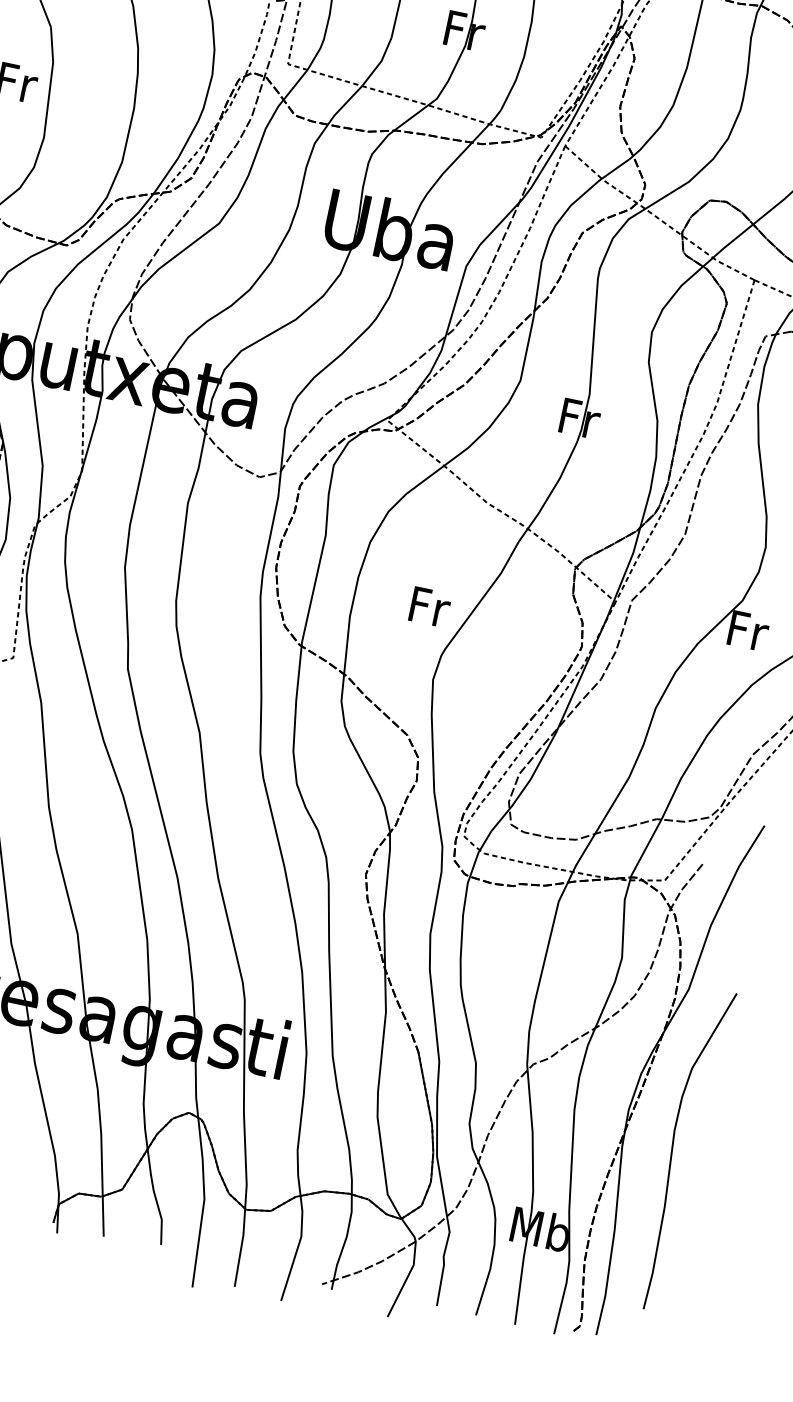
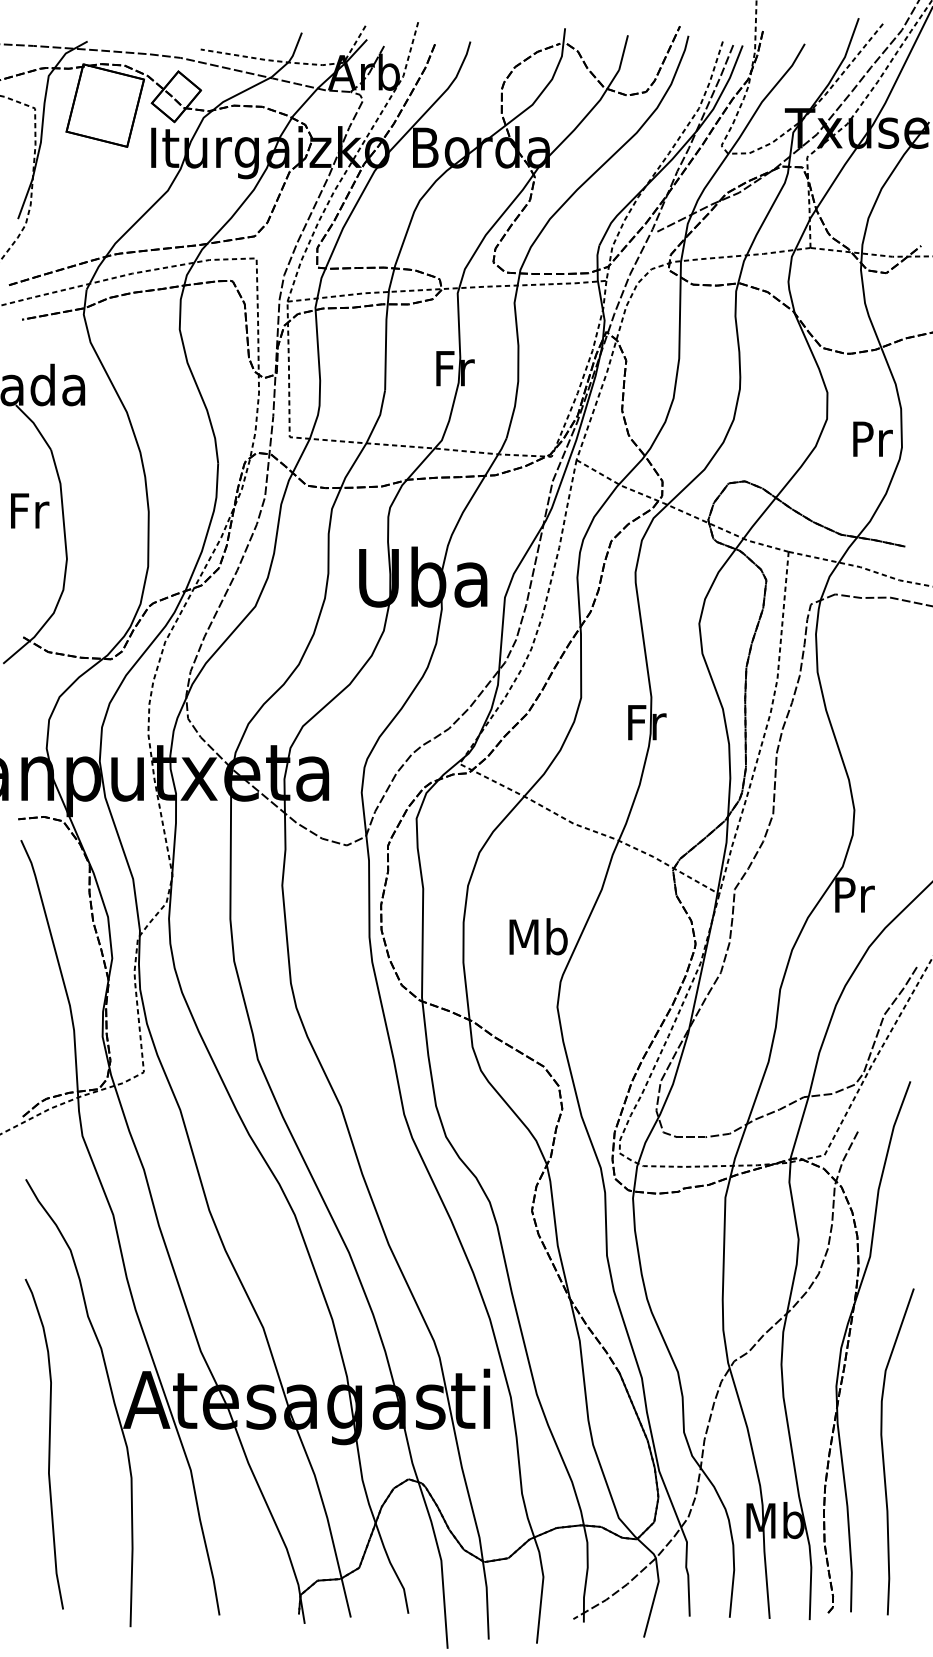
text: (429, 606) -> (538, 936), Fr -> Mb
text: (748, 630) -> (854, 894), Fr -> Pr
curve: (673, 1147) -> (883, 1451), moved

